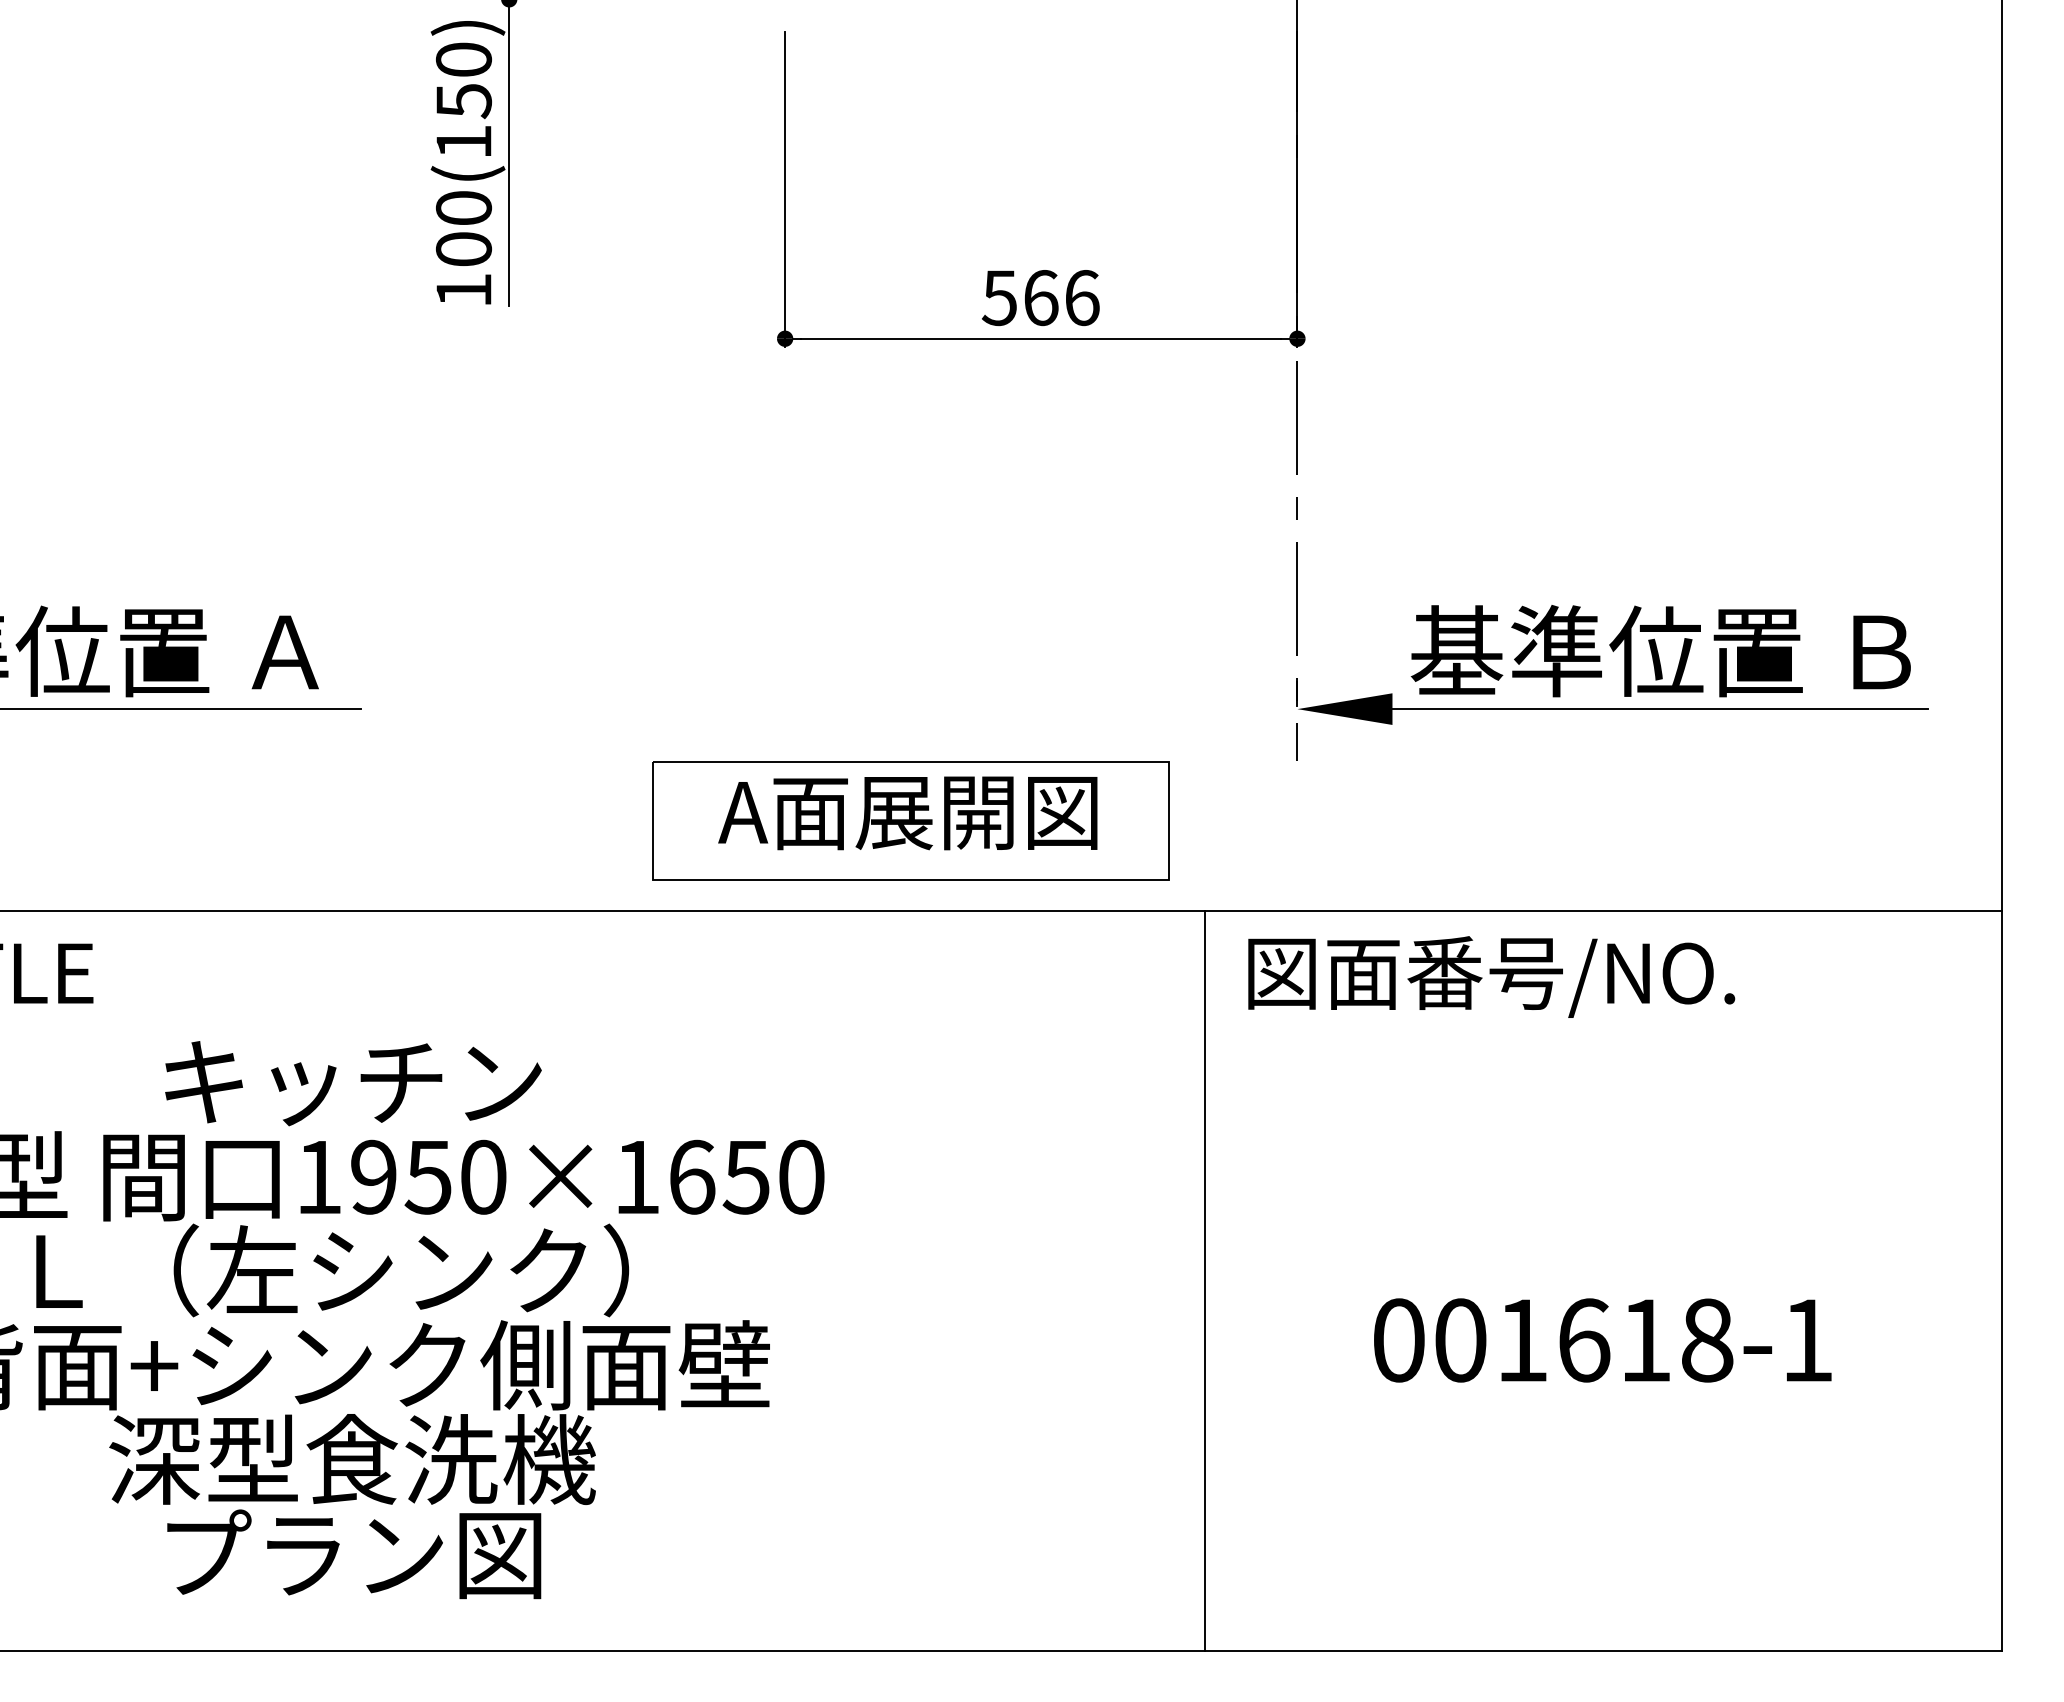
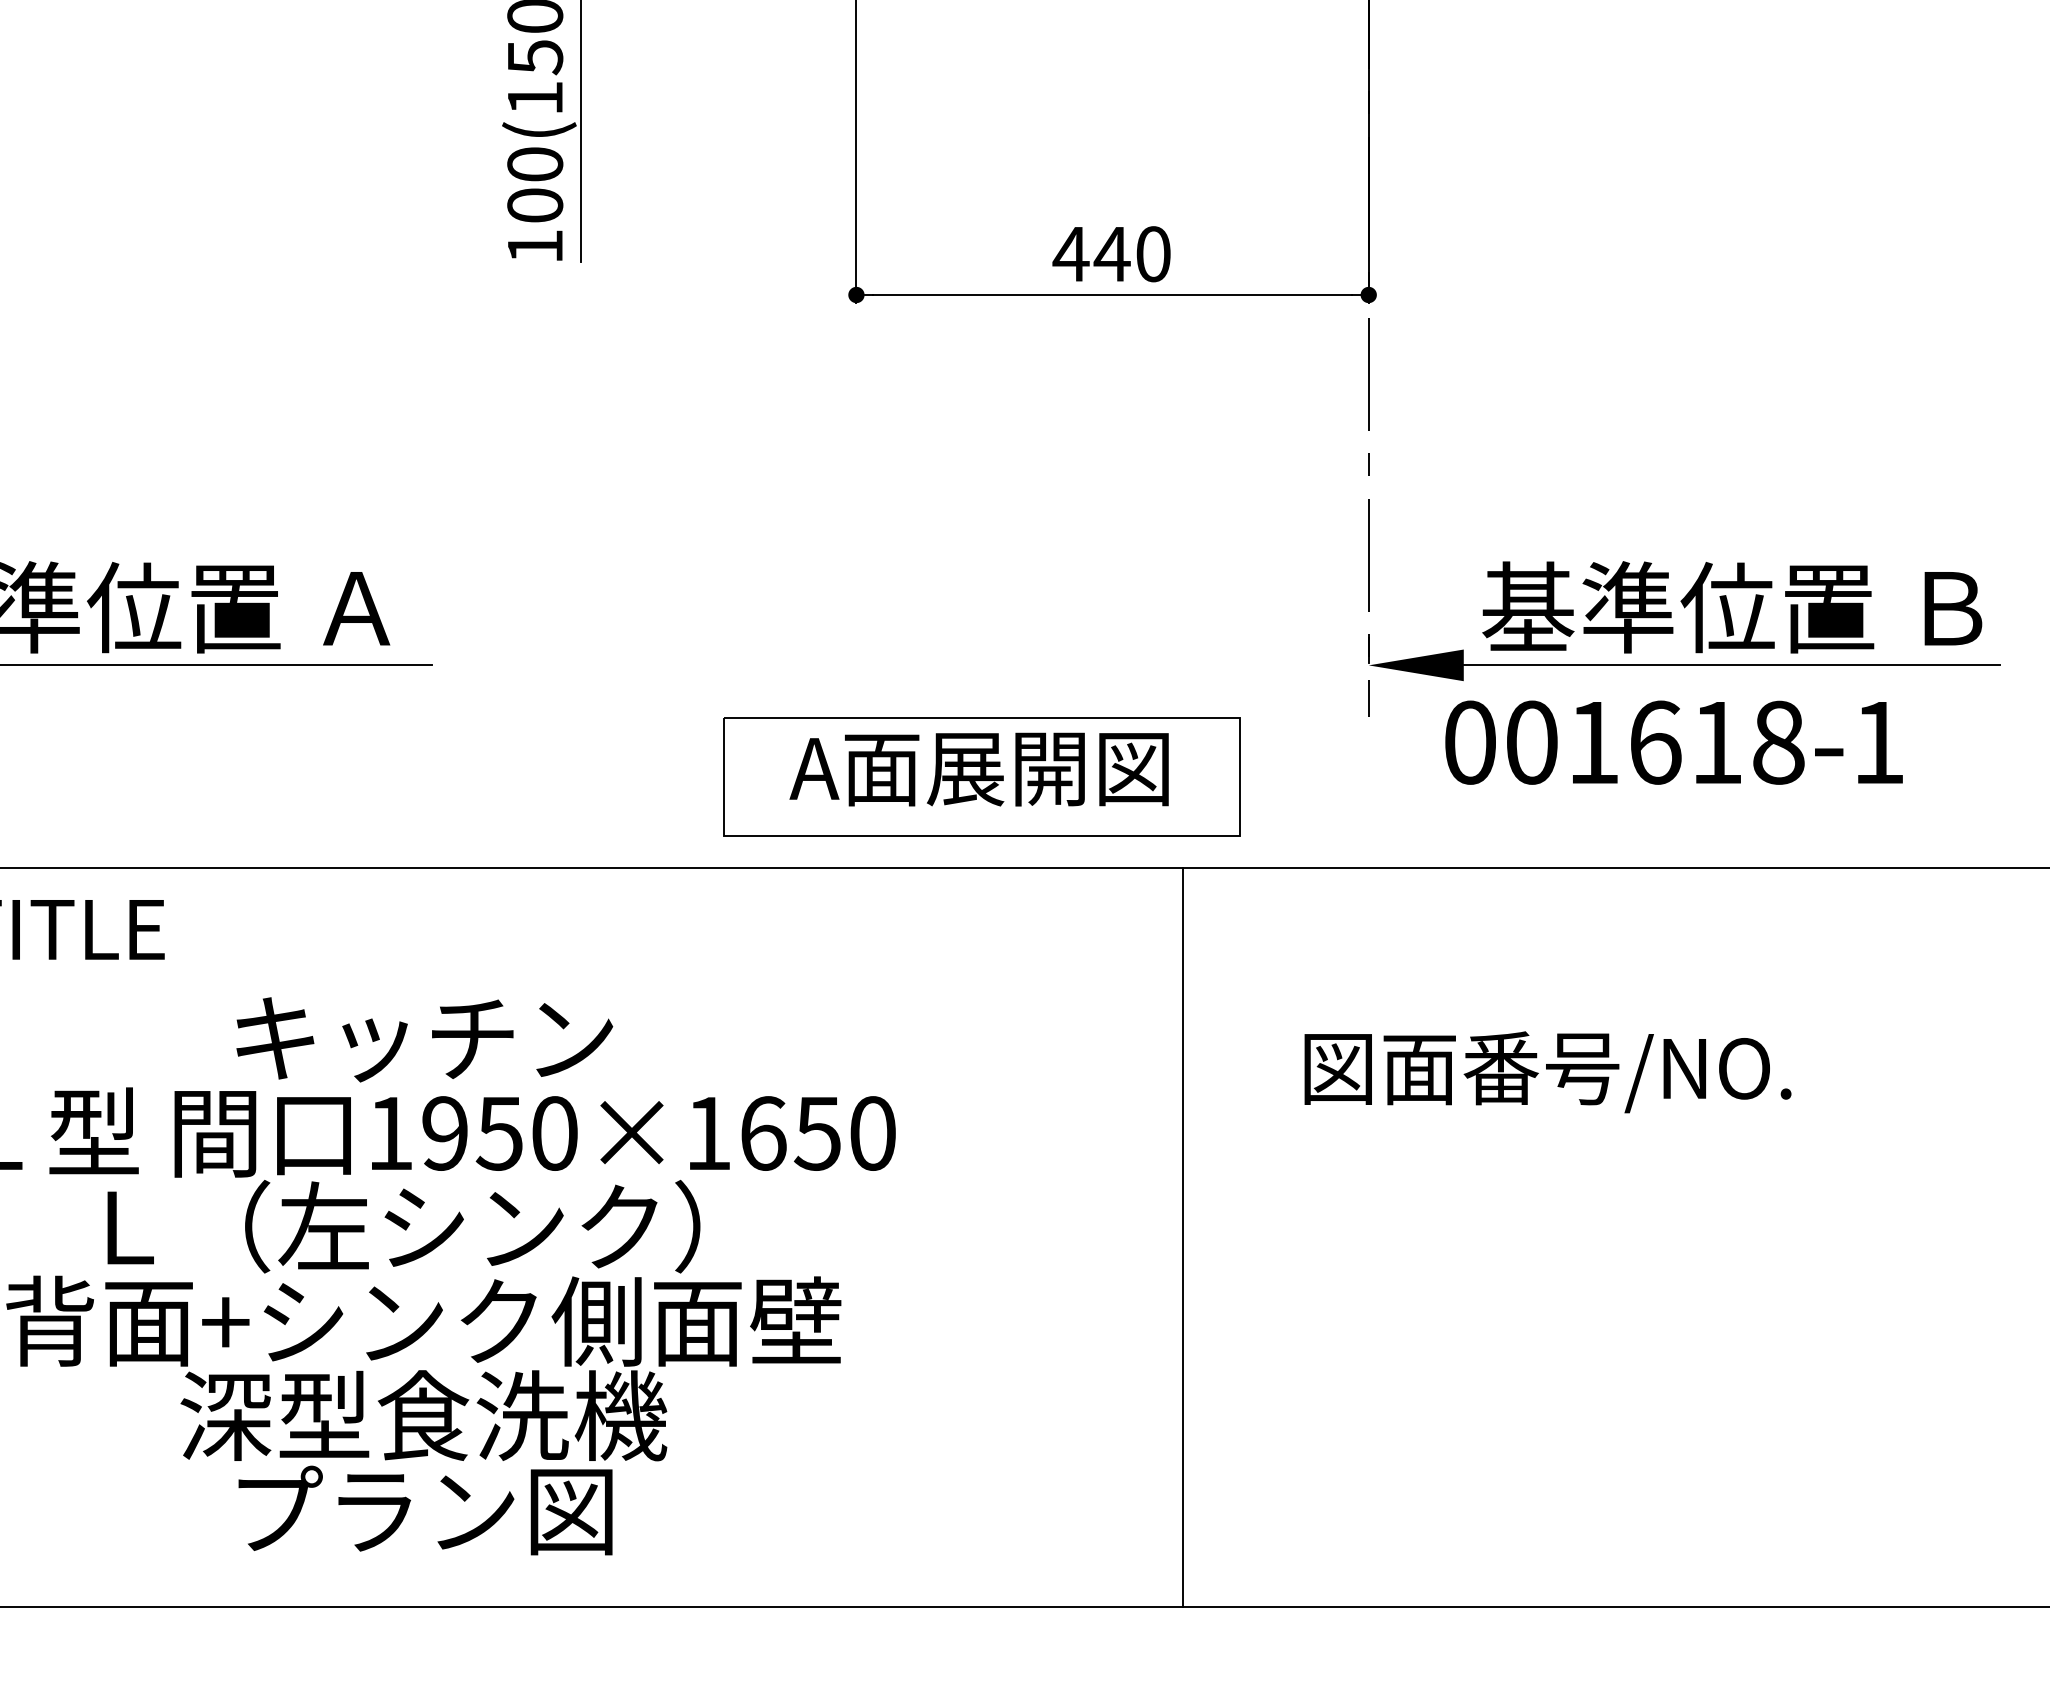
text: (1040, 298) -> (1111, 254), 566 -> 440
text: (1491, 976) -> (1547, 1071), moved
line: (1205, 1280) -> (1183, 1236), moved
text: (1602, 1340) -> (1673, 742), moved

